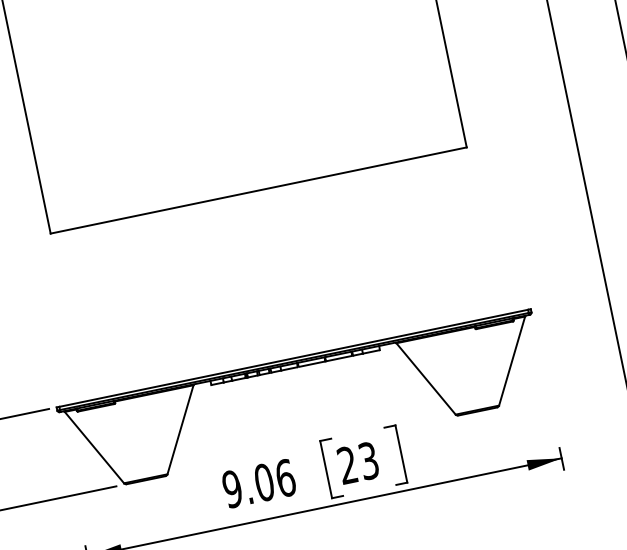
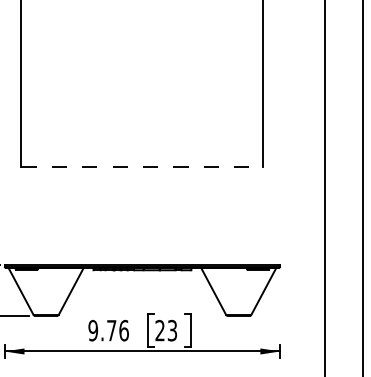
line: (259, 190) -> (142, 167), solid -> dashed
text: (263, 482) -> (111, 330), 9.06 -> 9.76

